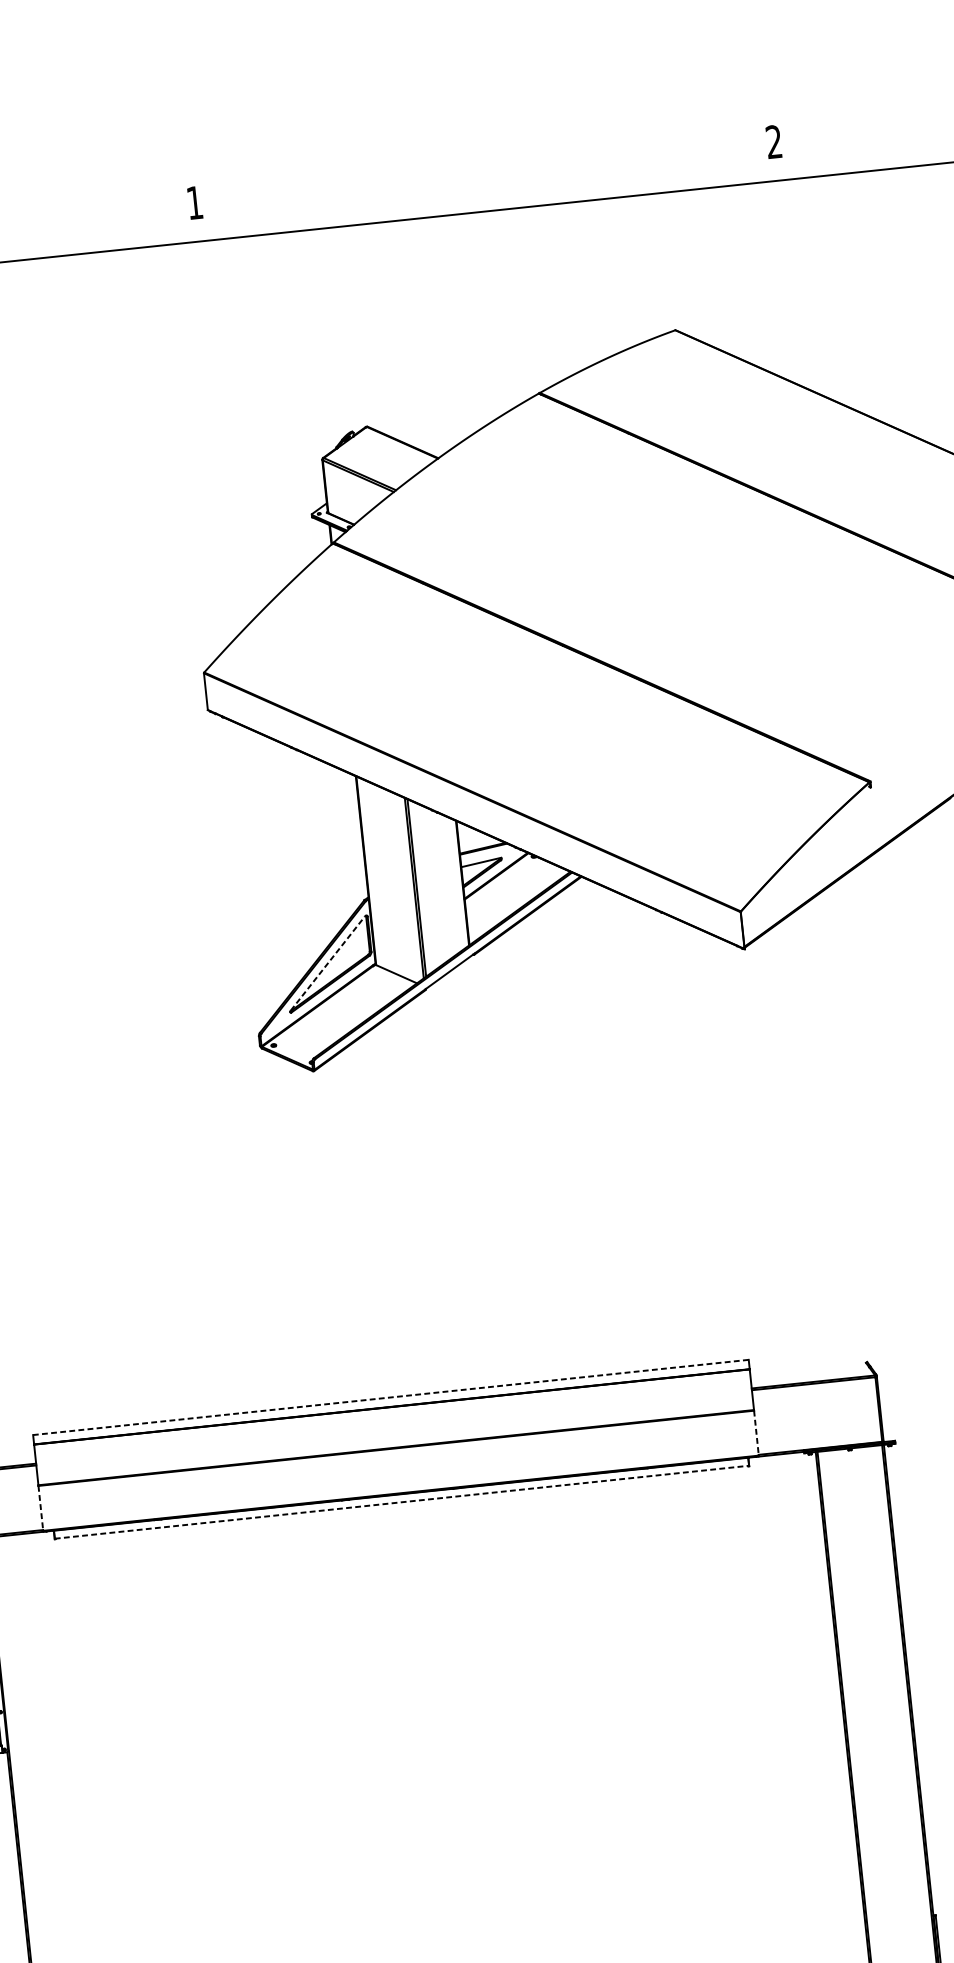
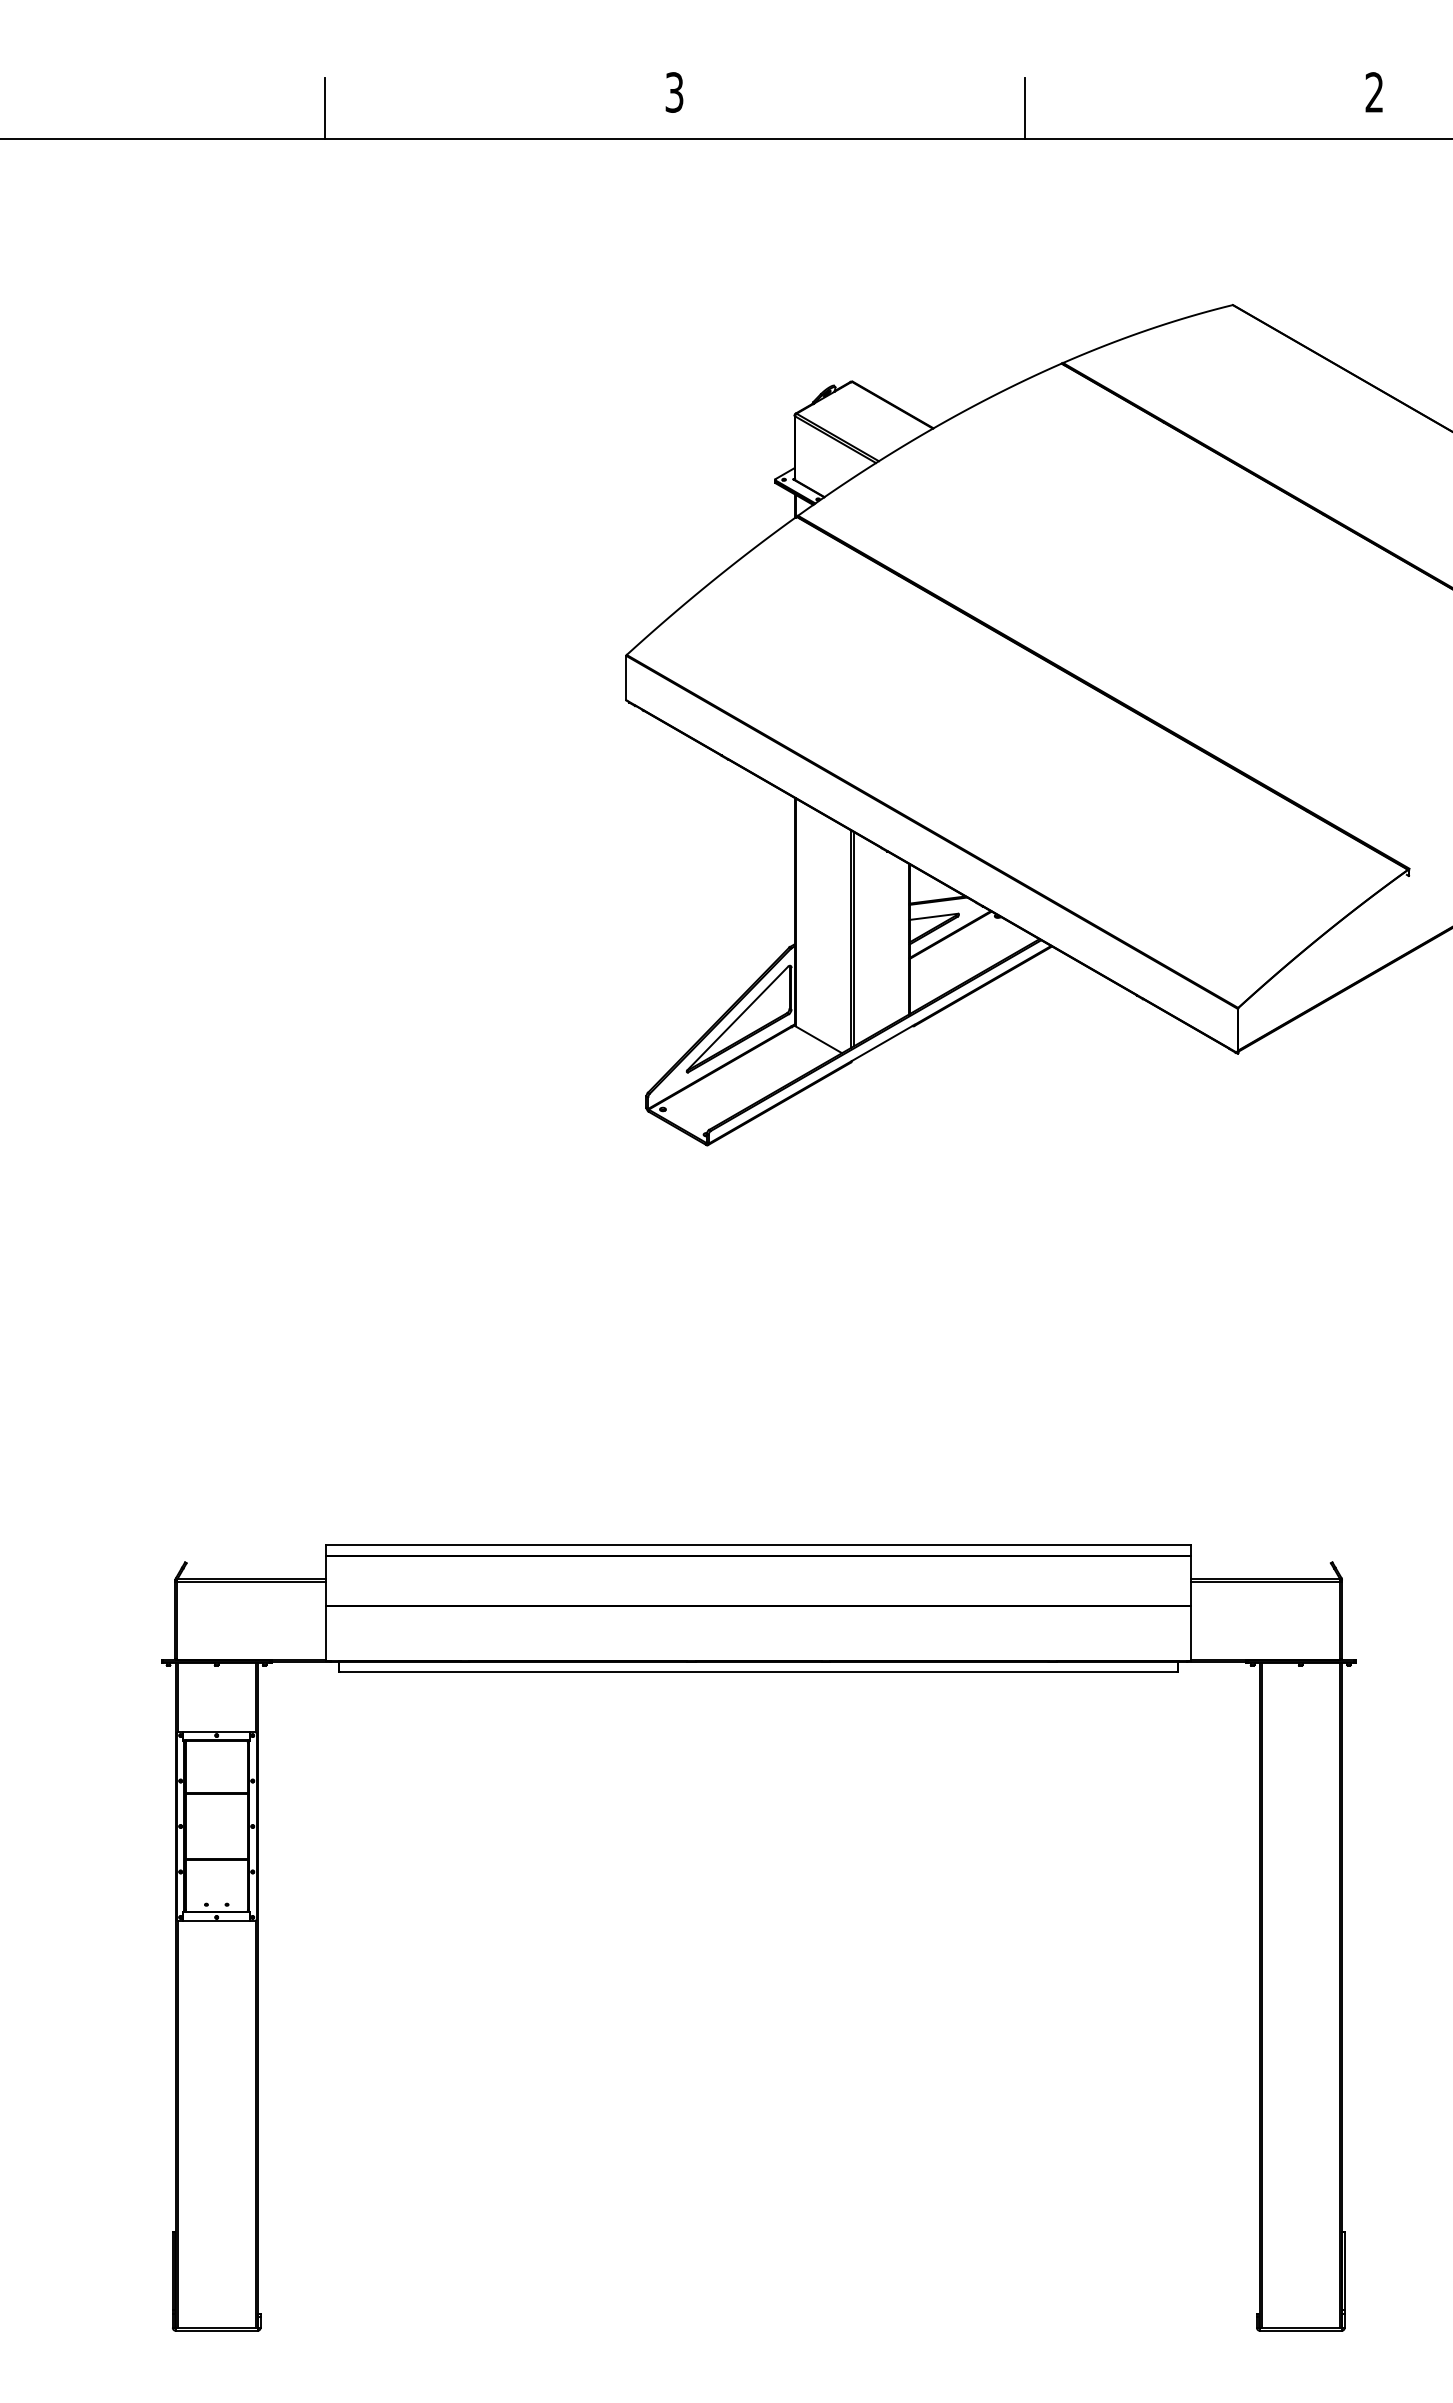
line: (486, 185) -> (1025, 108), added
text: (194, 202) -> (674, 92), 1 -> 3
line: (327, 963) -> (737, 1018), dashed -> solid
line: (390, 1397) -> (758, 1544), dashed -> solid
line: (756, 1433) -> (1191, 1633), dashed -> solid
line: (402, 1502) -> (759, 1671), dashed -> solid
line: (40, 1508) -> (326, 1633), dashed -> solid

